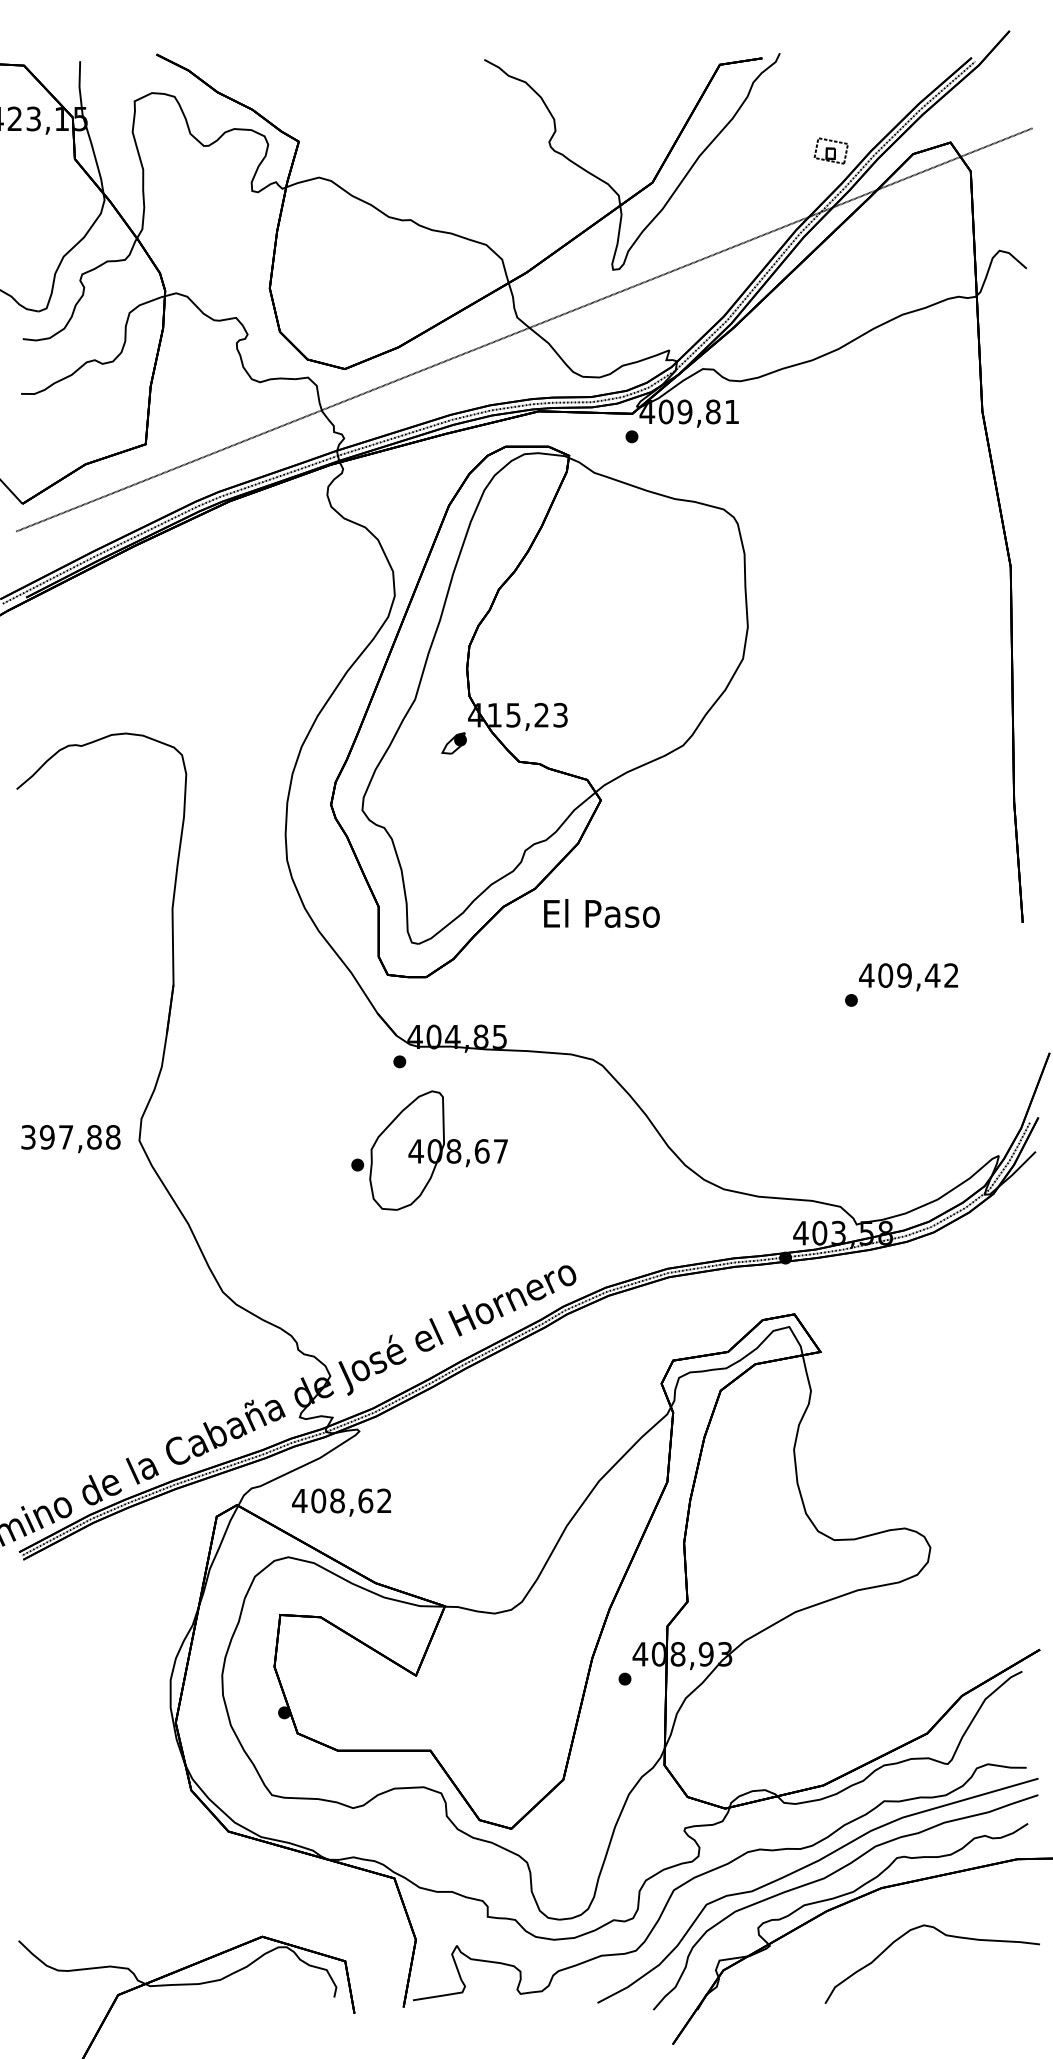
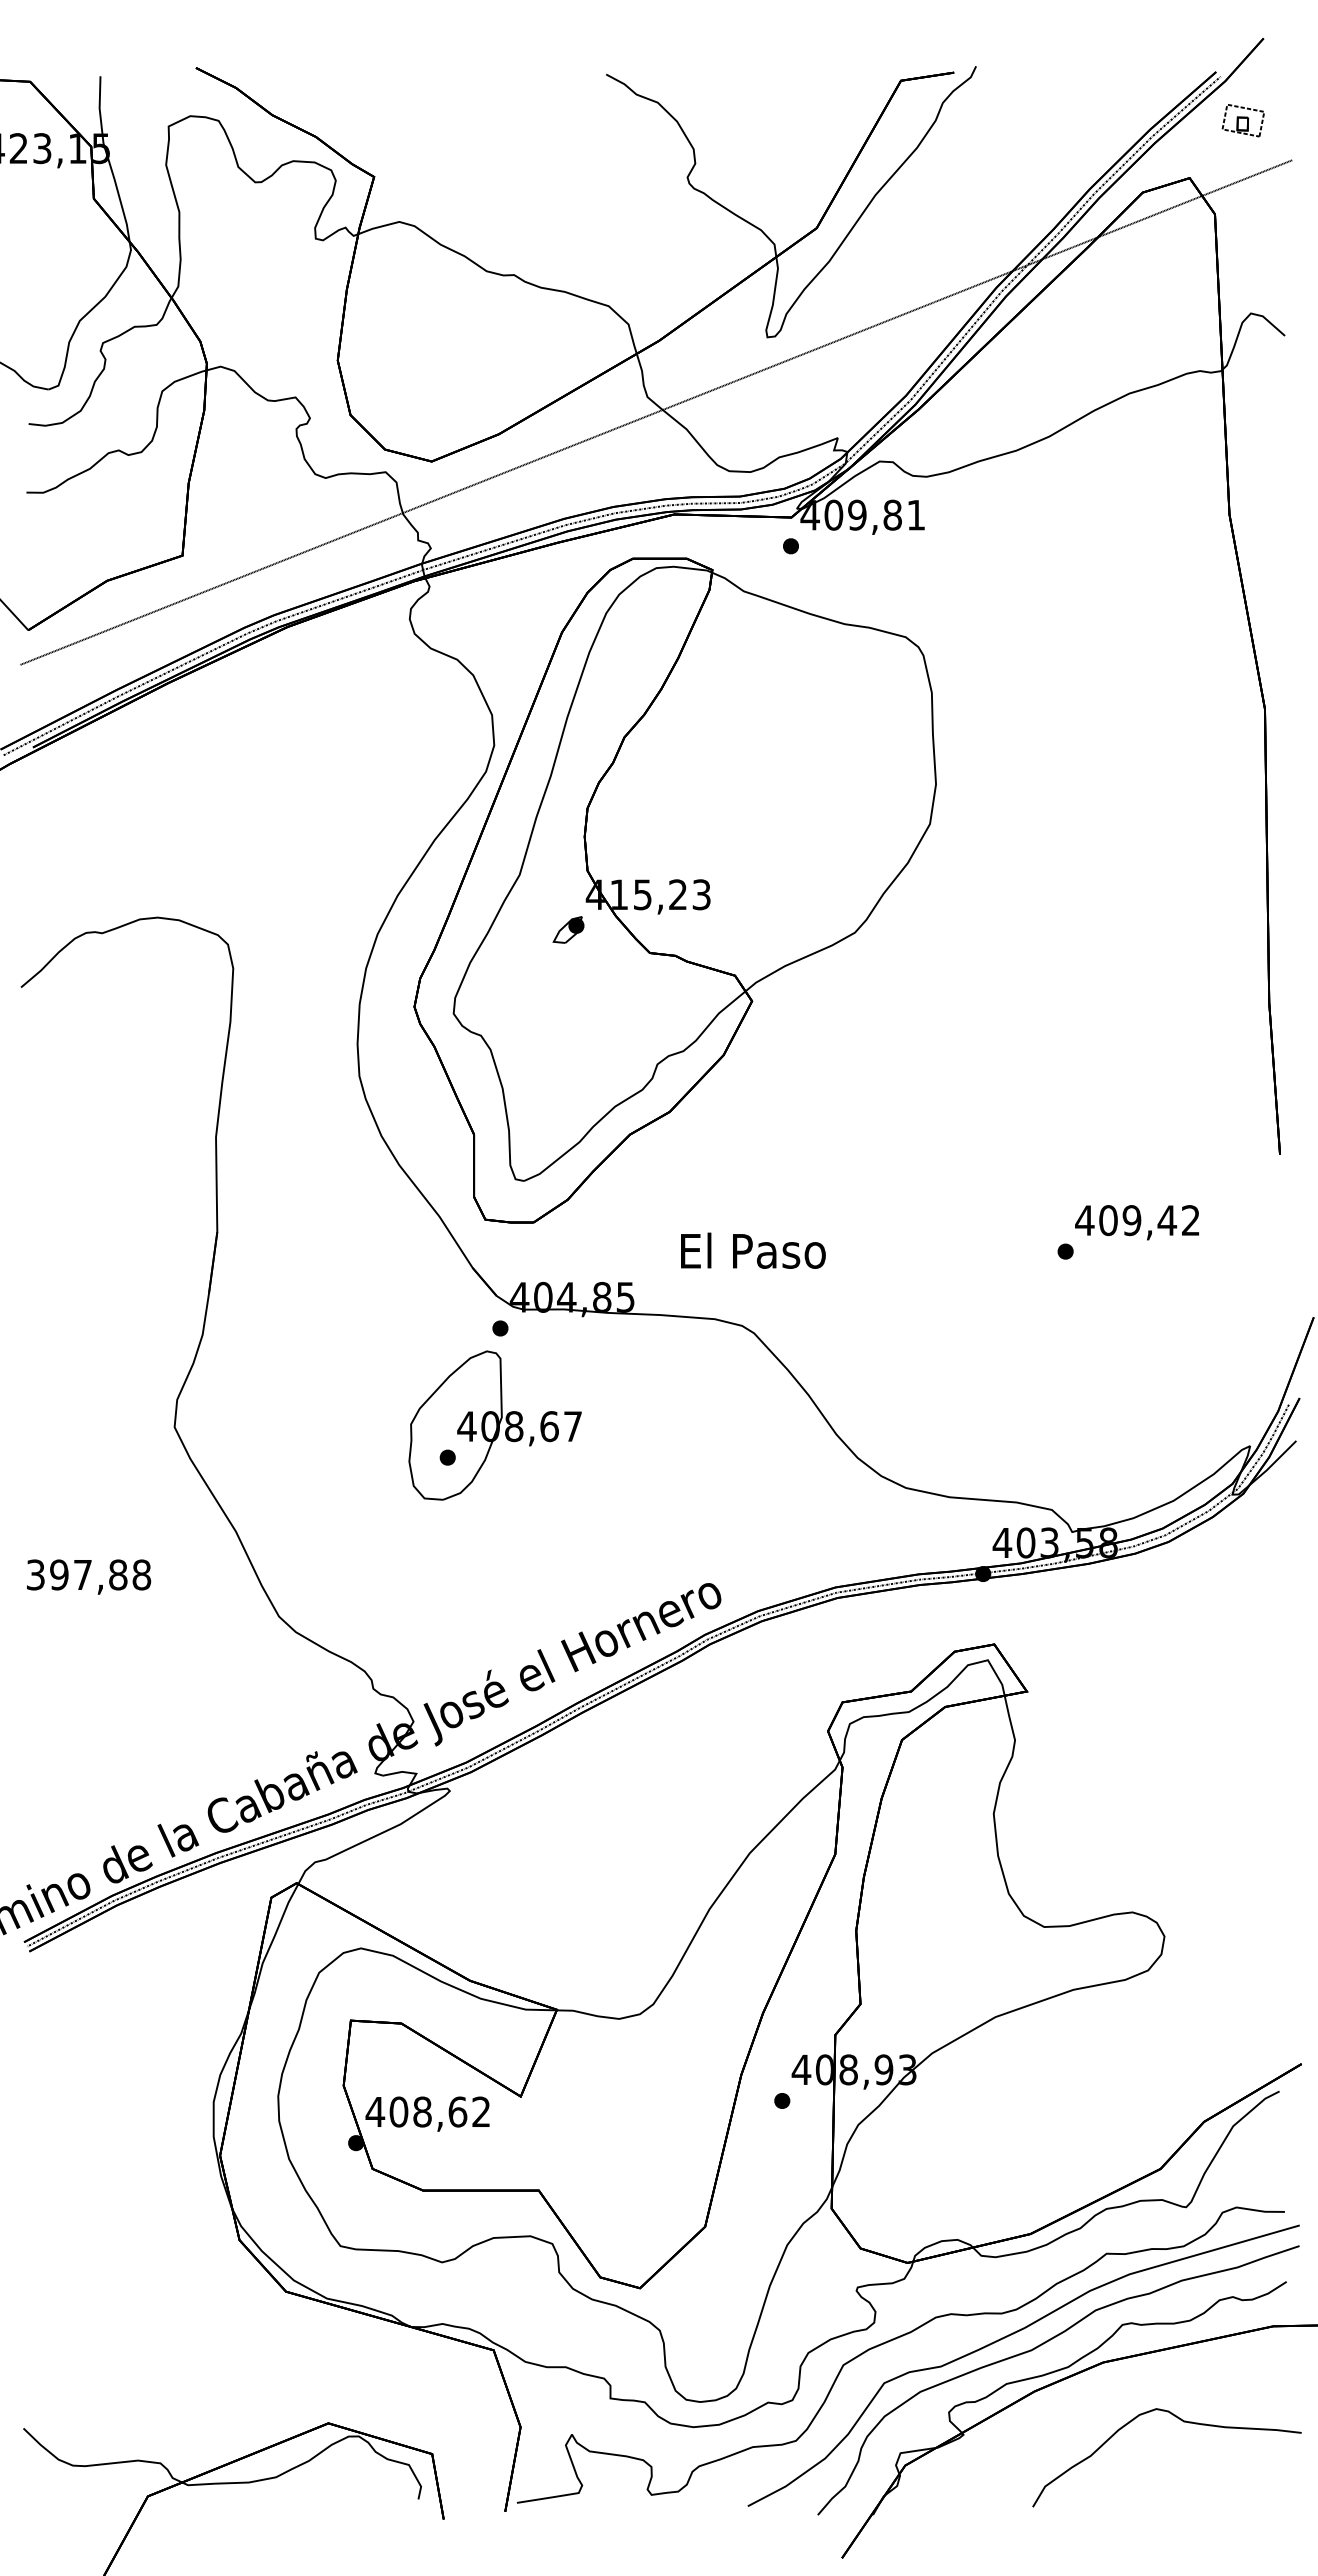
part: (830, 150) -> (1242, 120), moved
text: (602, 913) -> (753, 1250), moved
text: (71, 1138) -> (89, 1576), moved
part: (438, 1150) -> (494, 1425), moved
text: (341, 1502) -> (427, 2113), moved

